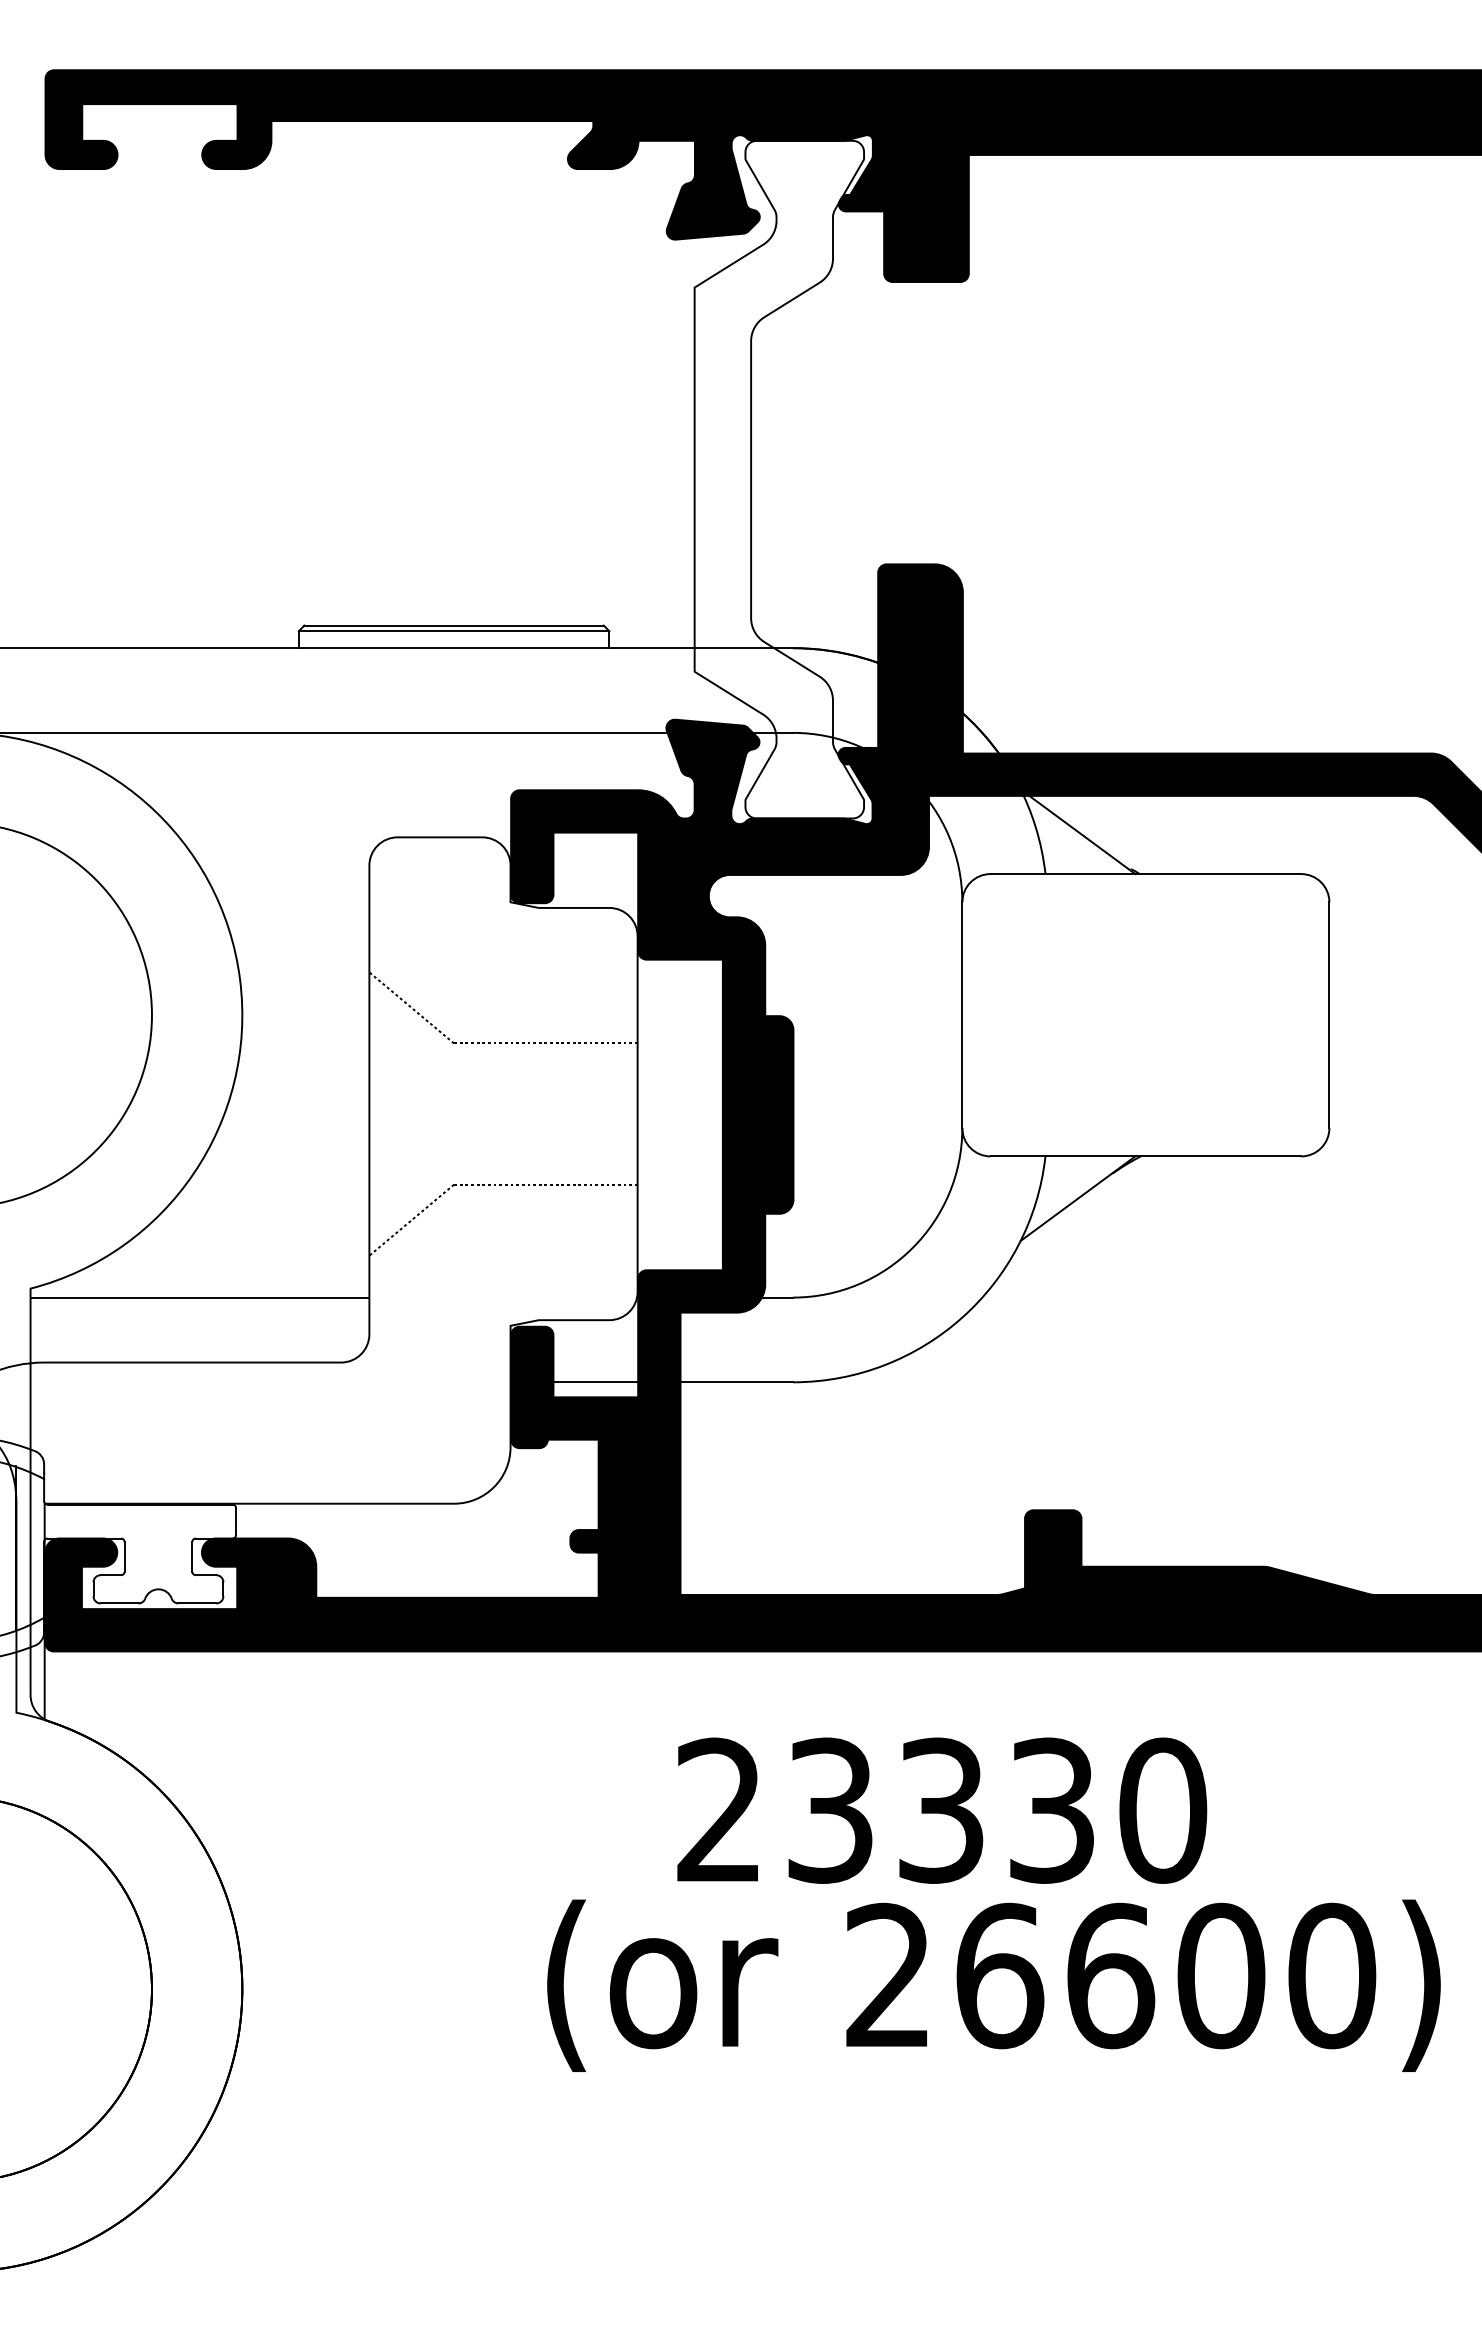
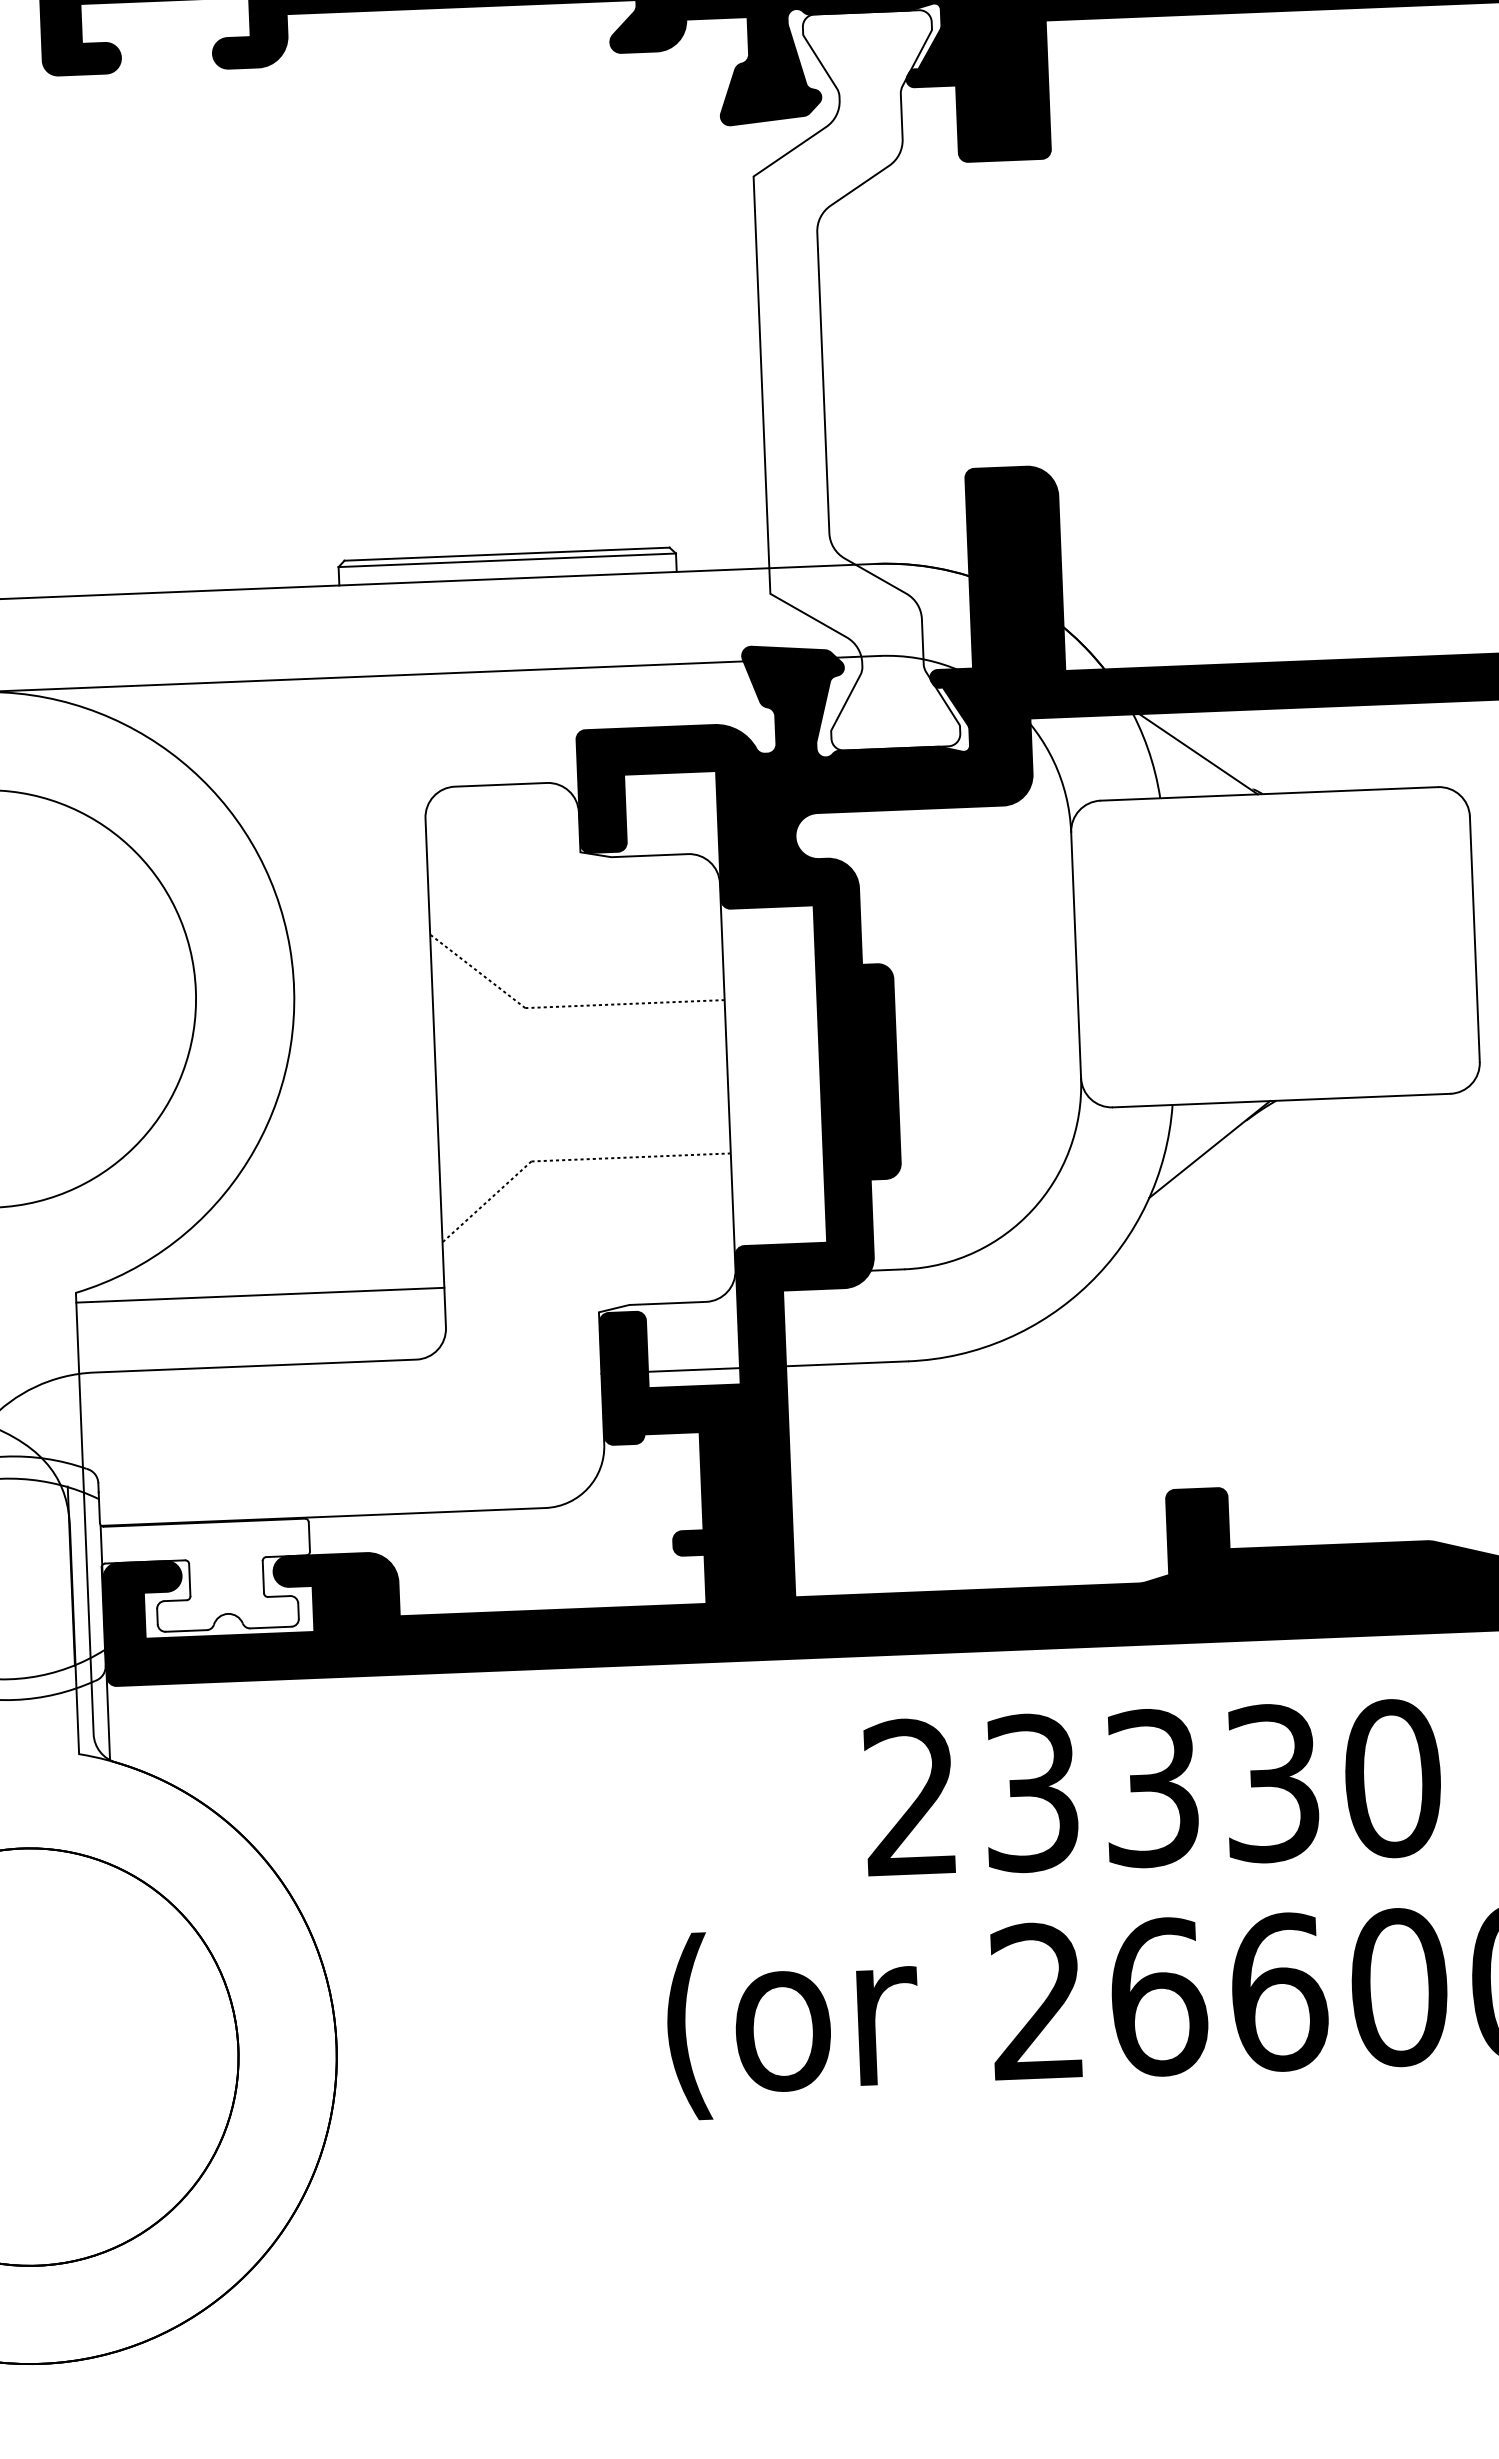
text: (942, 1810) -> (1153, 1788), moved

